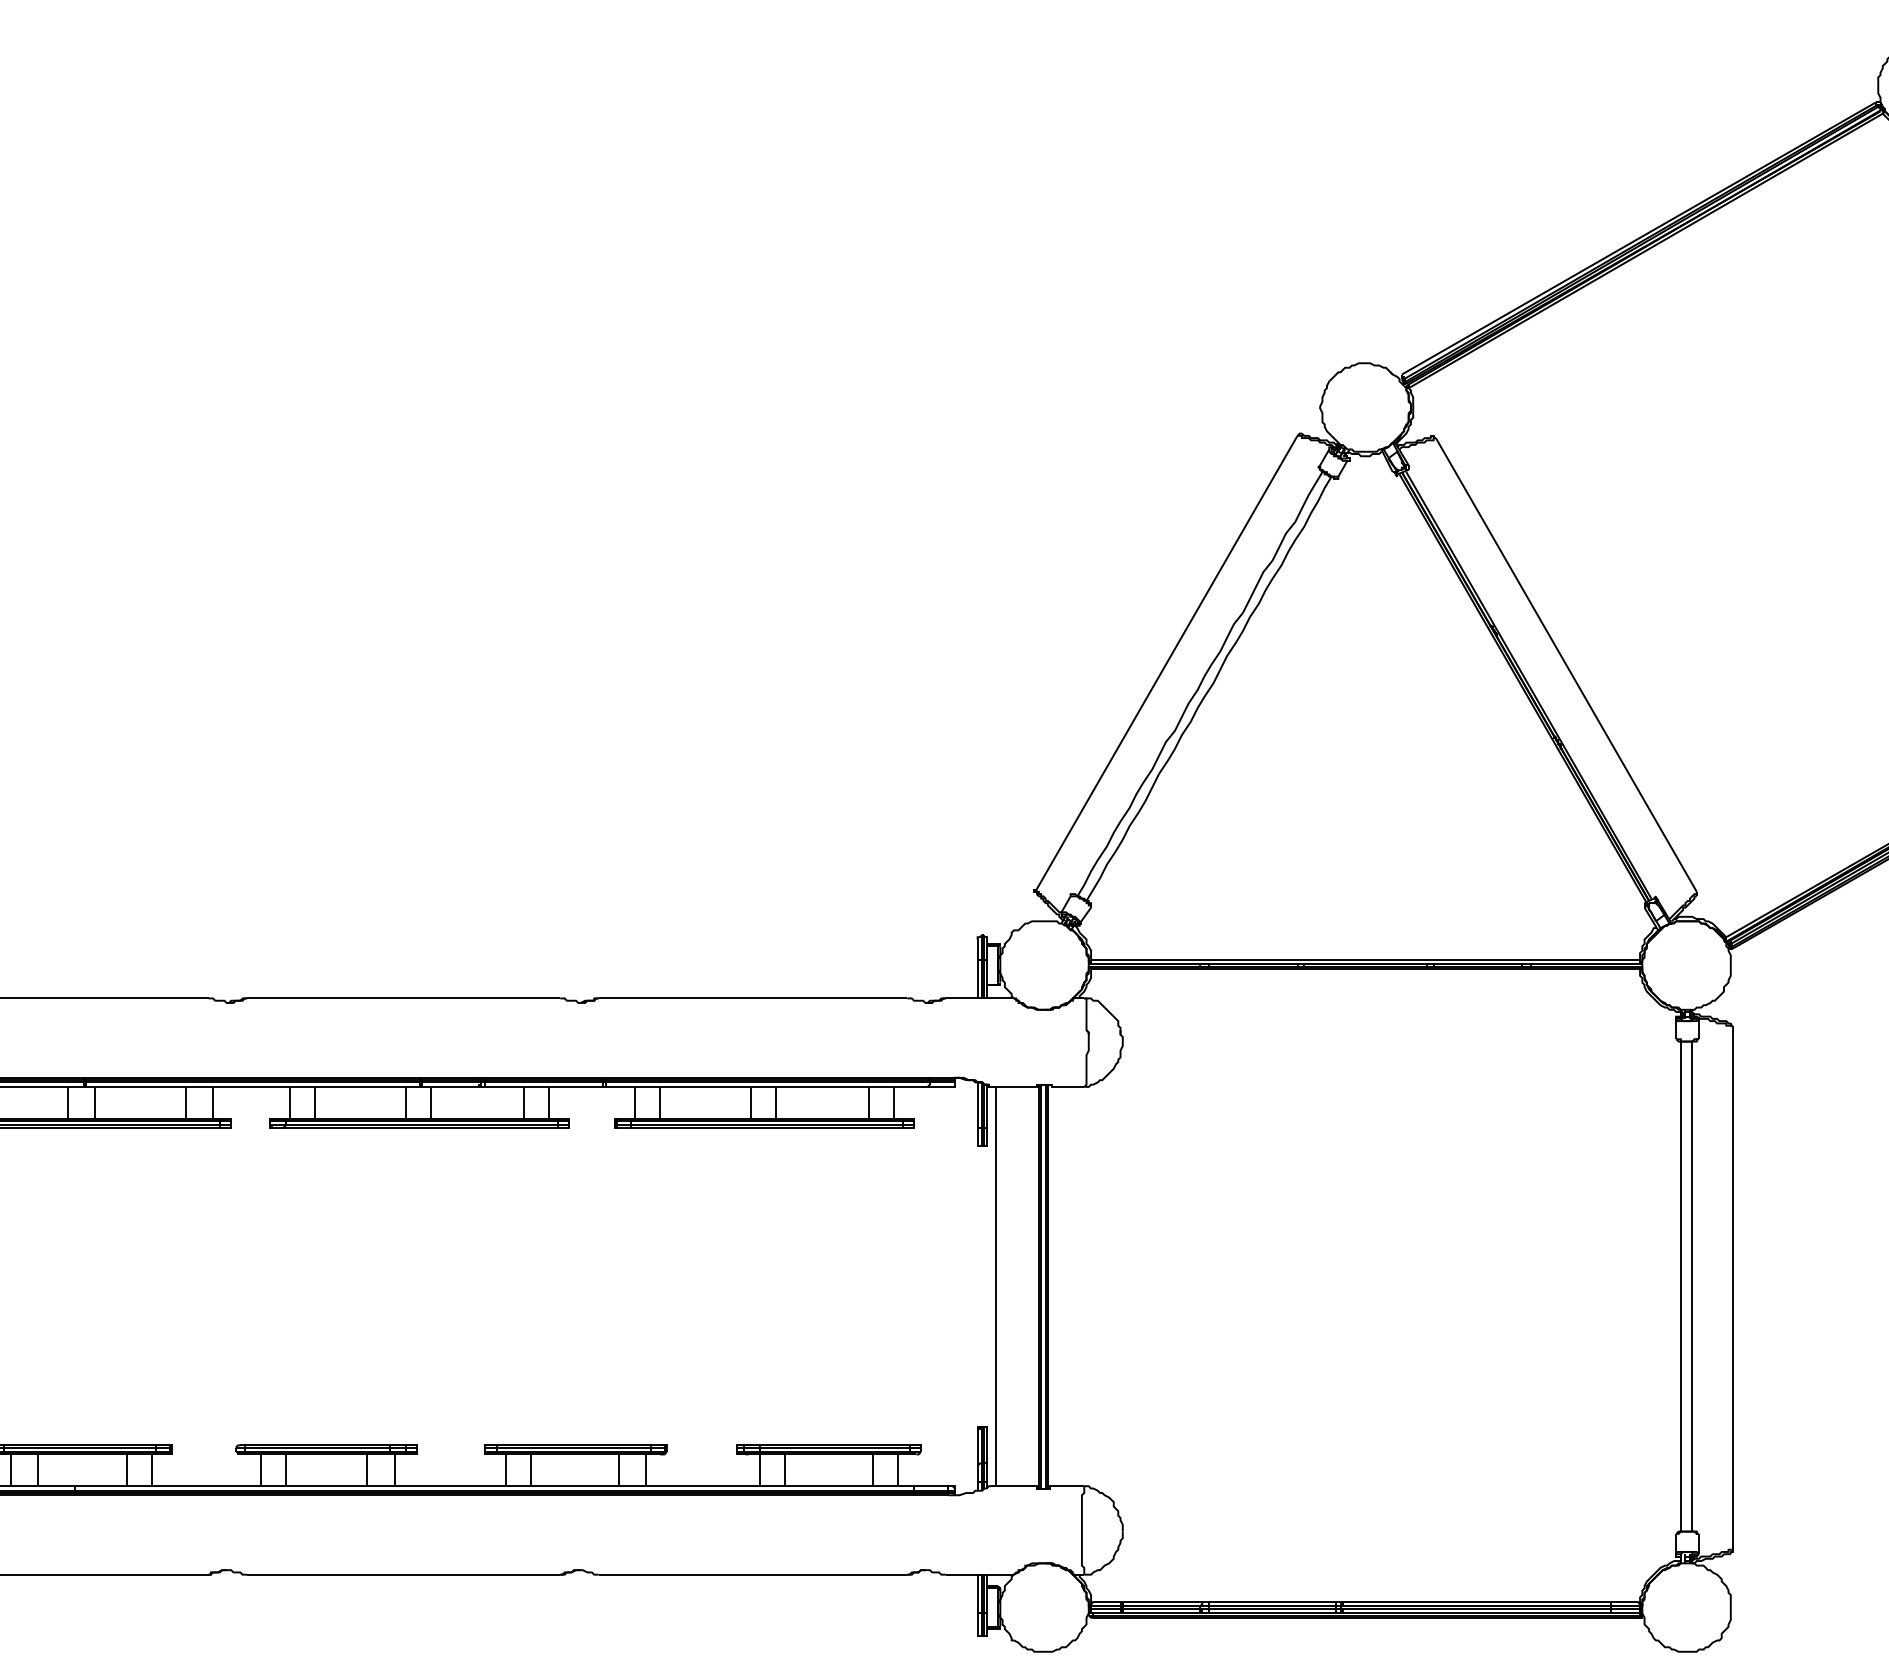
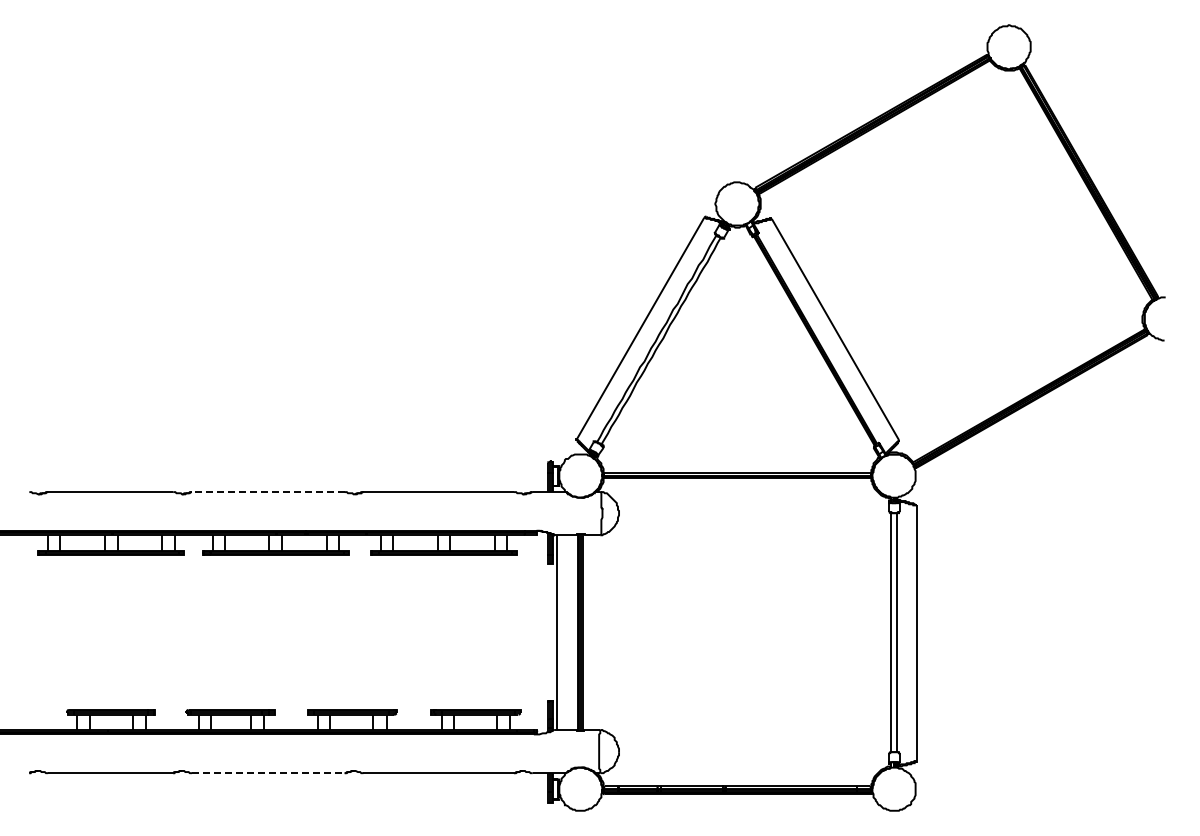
line: (401, 999) -> (267, 492), solid -> dashed
line: (403, 1575) -> (268, 773), solid -> dashed

